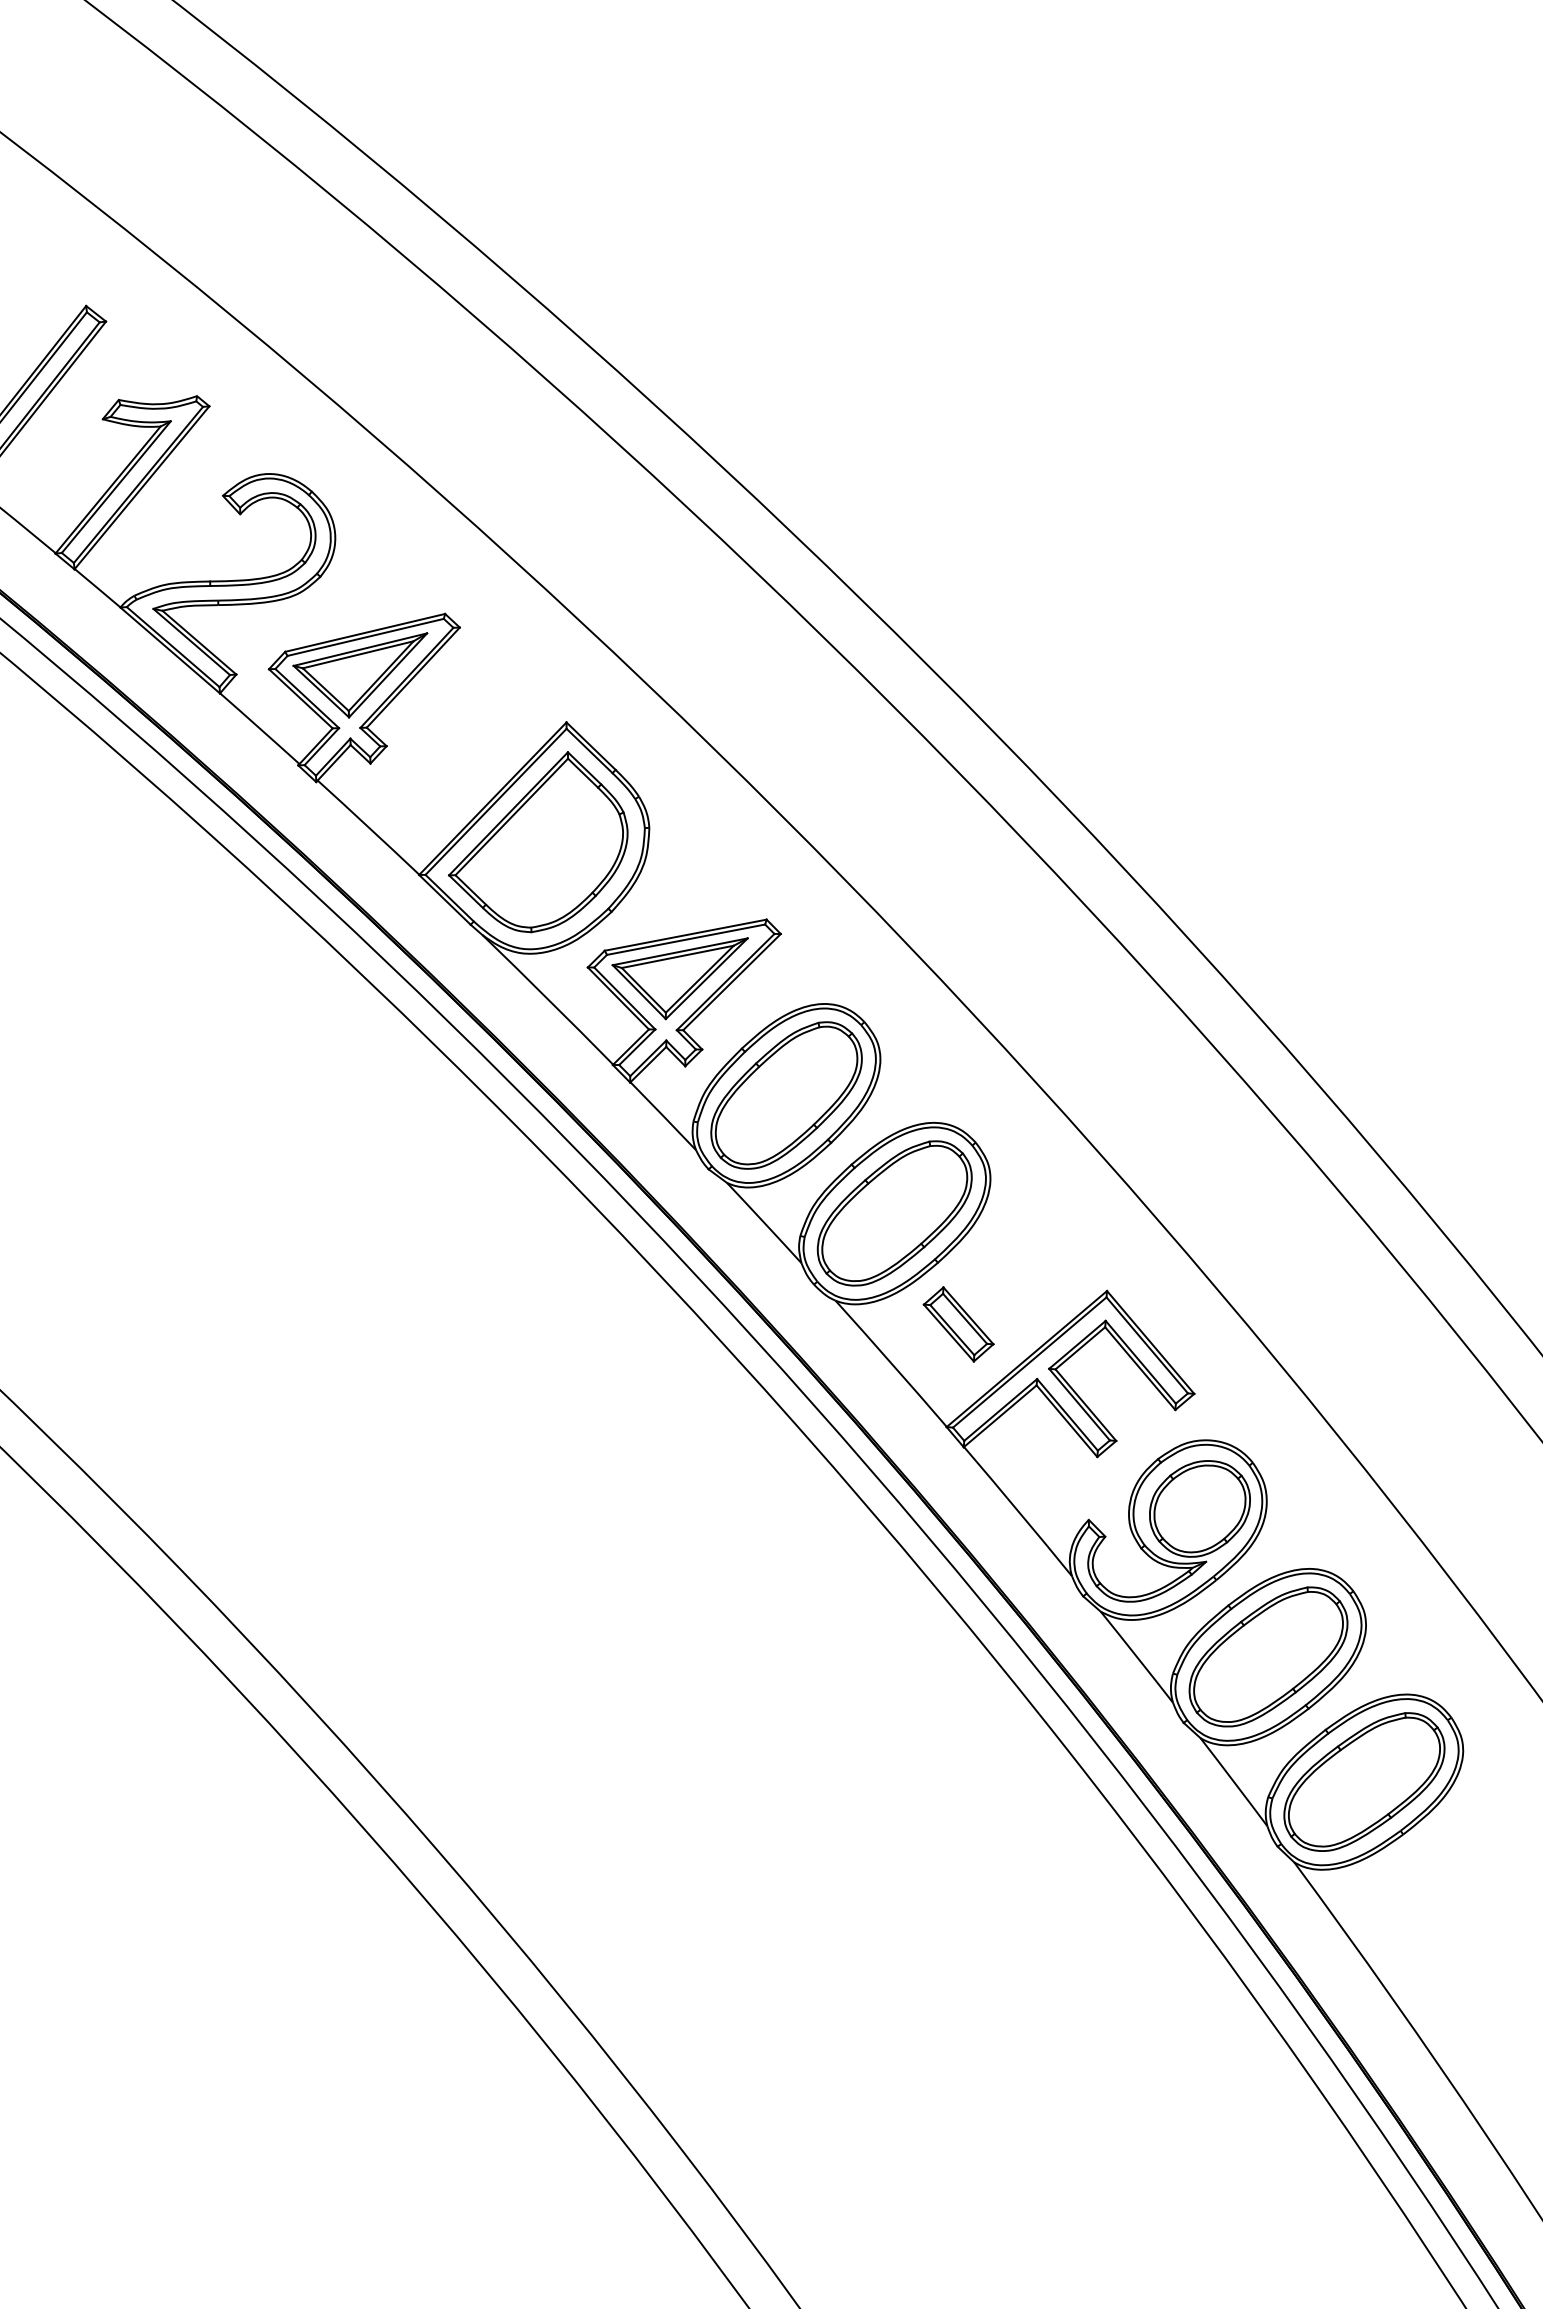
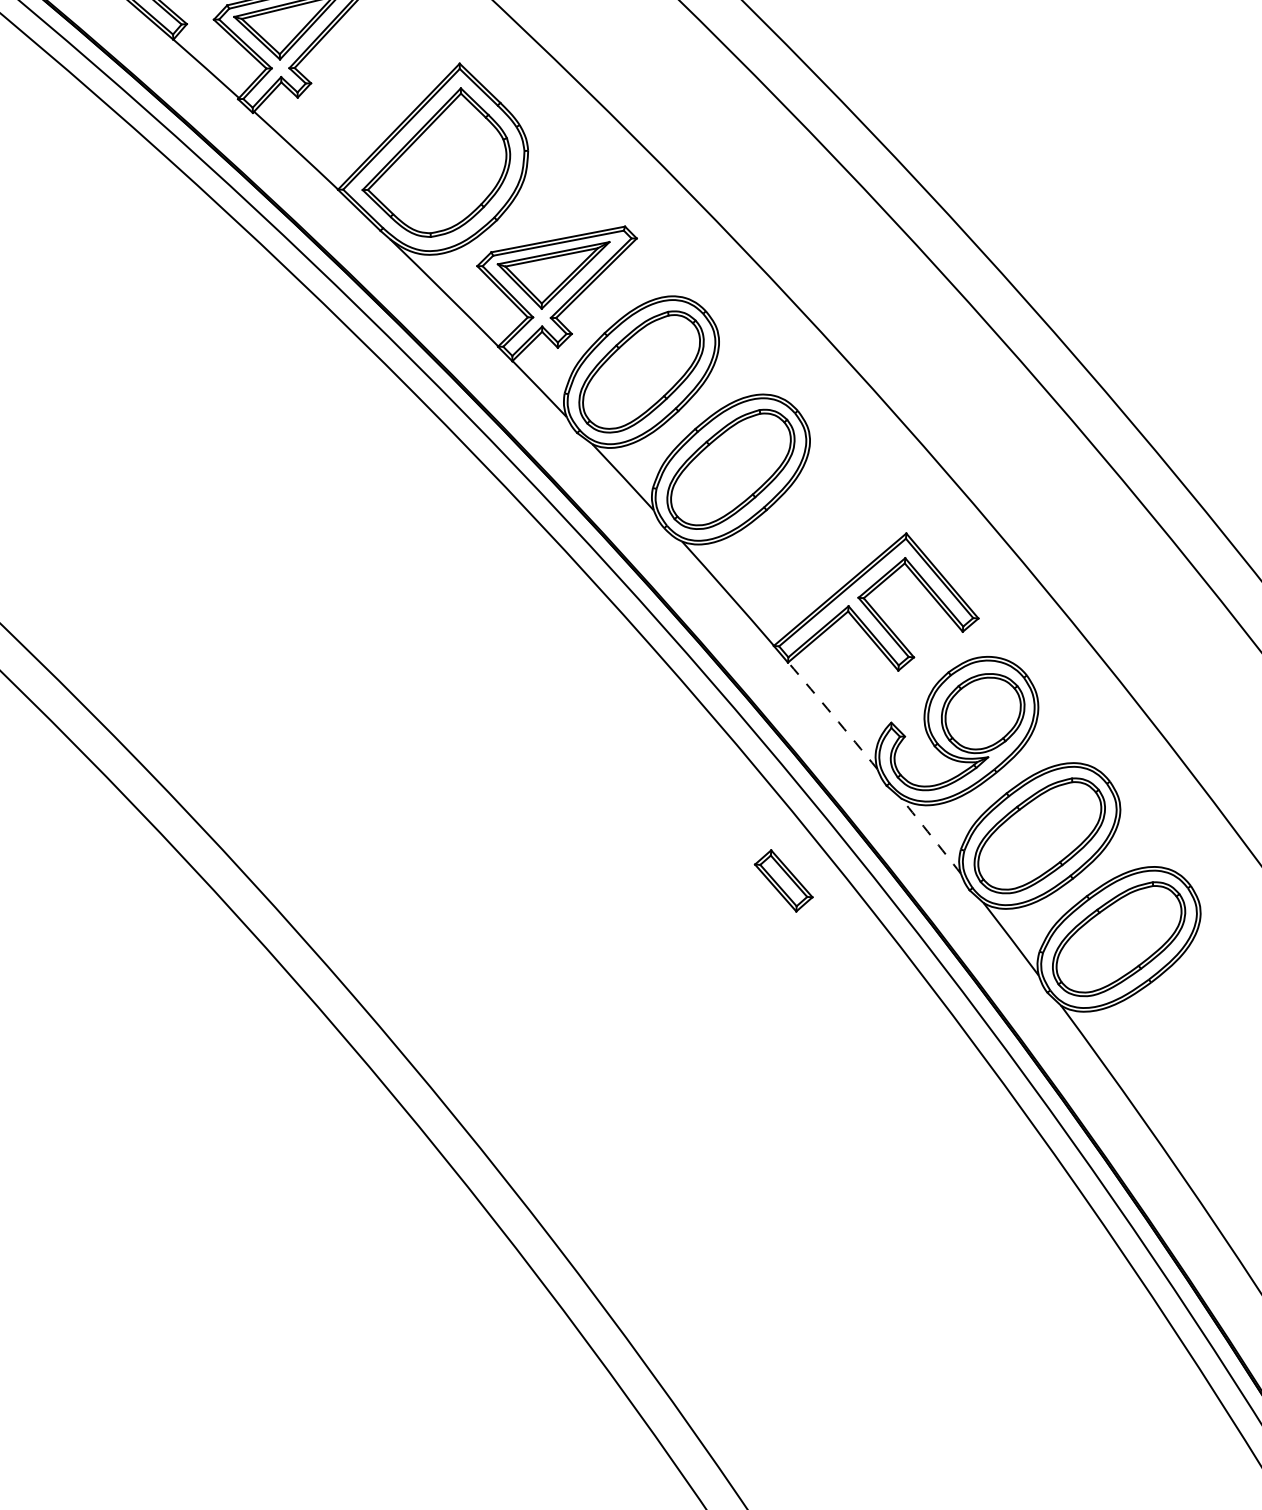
part: (958, 1324) -> (783, 880), moved
arc: (1018, 1511) -> (833, 715), solid -> dashed
arc: (1137, 1657) -> (931, 836), solid -> dashed

